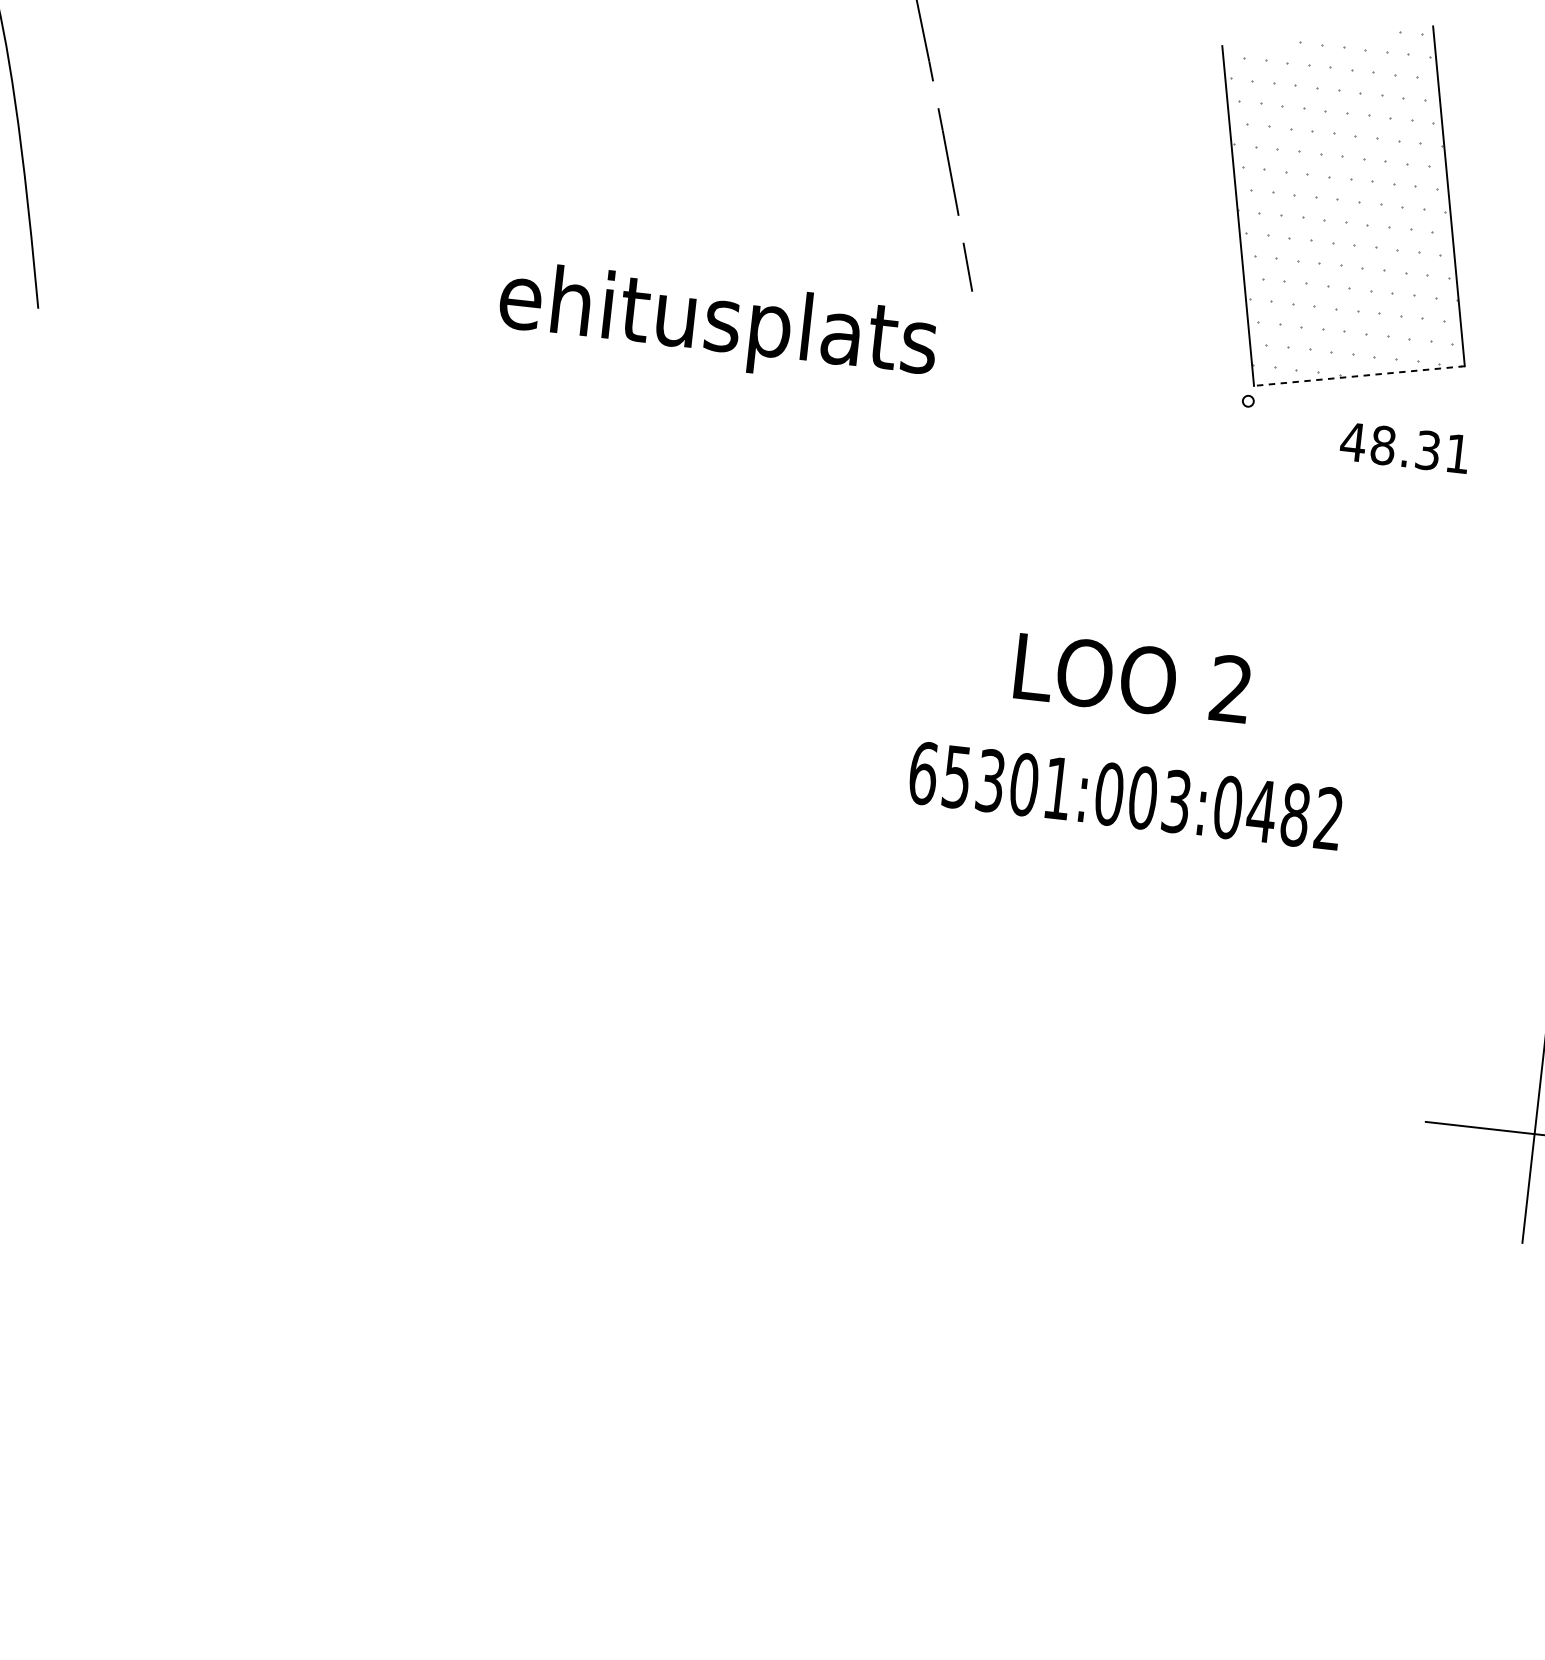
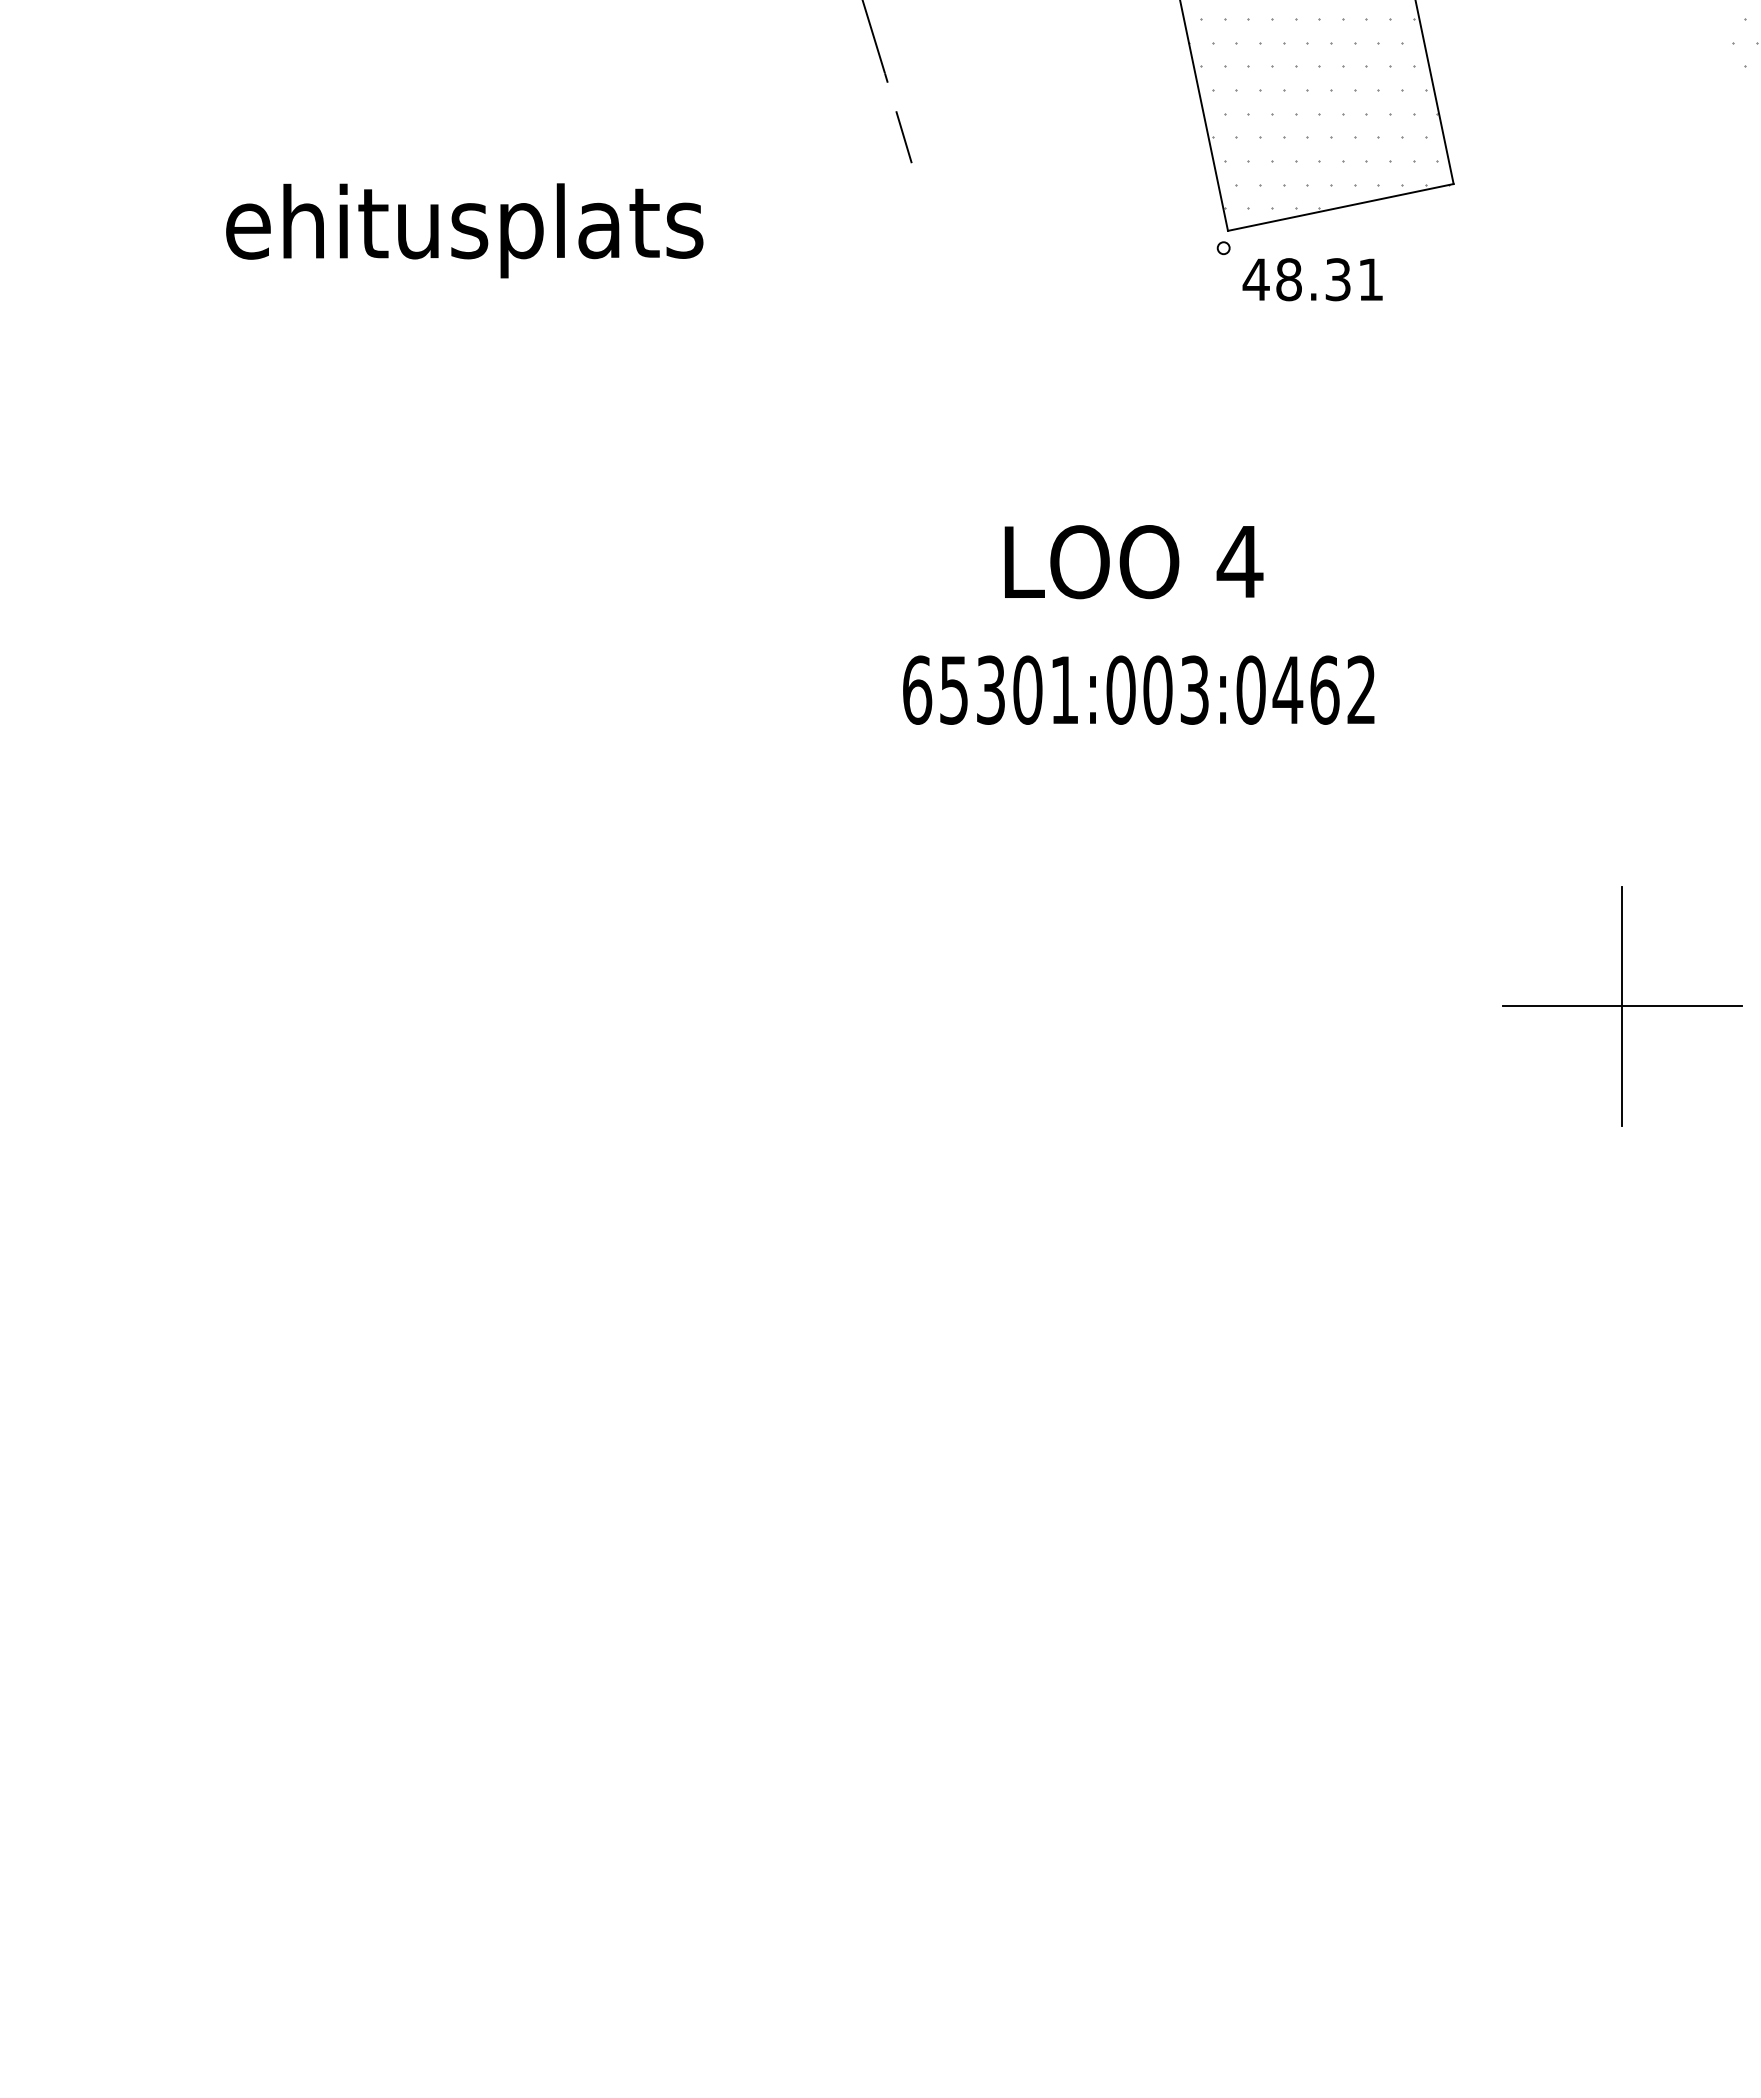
text: (717, 325) -> (464, 230), moved
line: (1359, 376) -> (1340, 207), dashed -> solid
text: (1404, 447) -> (1312, 279), moved
text: (1230, 687) -> (1239, 560), 2 -> 4
text: (1295, 814) -> (1324, 689), 65301:003:0482 -> 65301:003:0462

